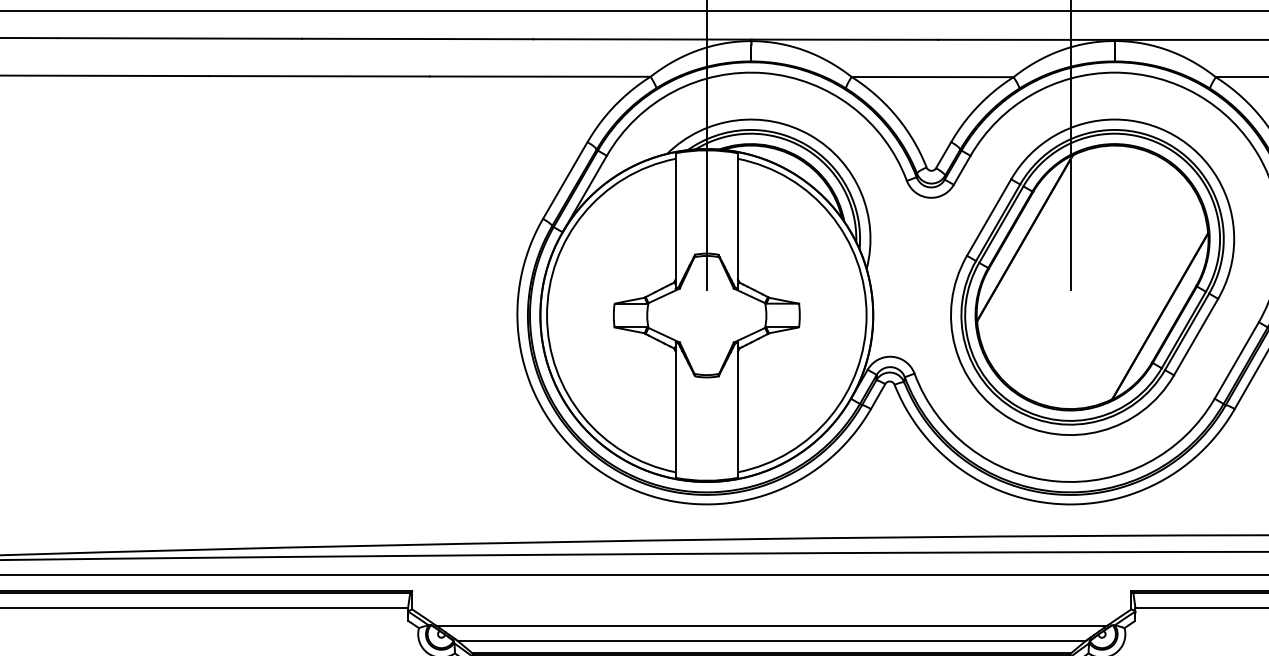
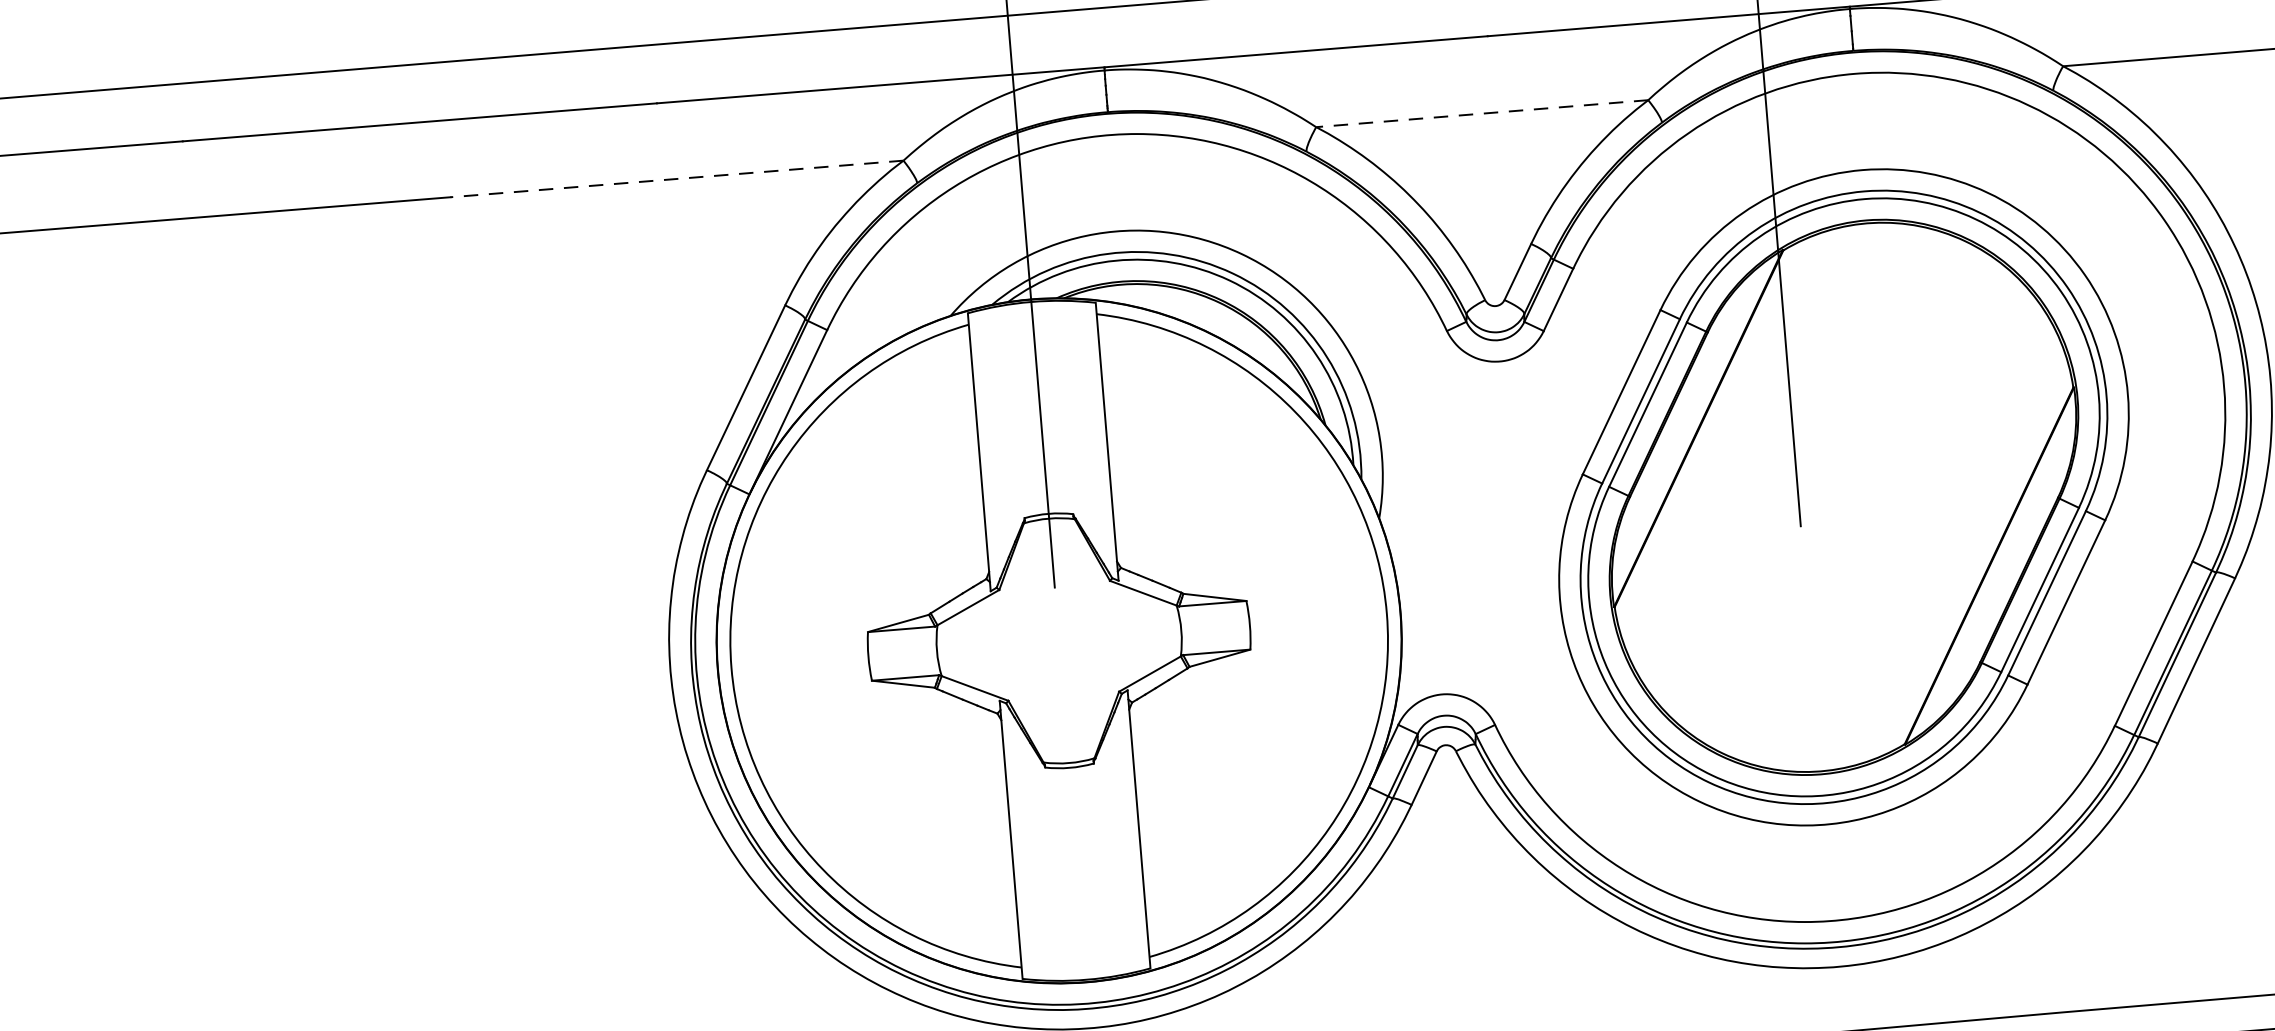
line: (539, 76) -> (675, 178), solid -> dashed
line: (932, 77) -> (1481, 114), solid -> dashed

